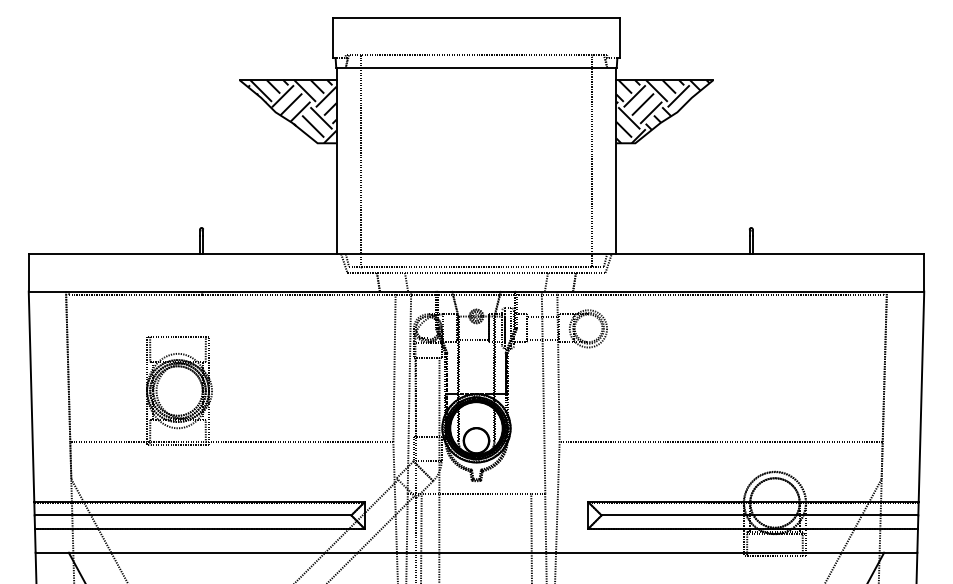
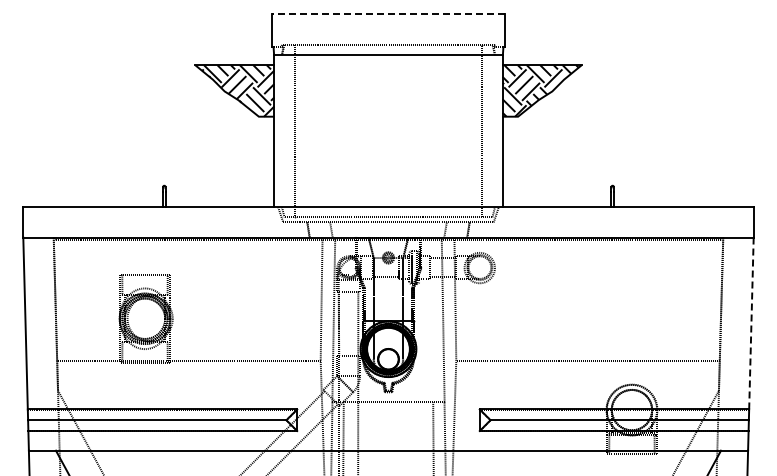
line: (476, 17) -> (388, 14), solid -> dashed
line: (921, 396) -> (751, 323), solid -> dashed

